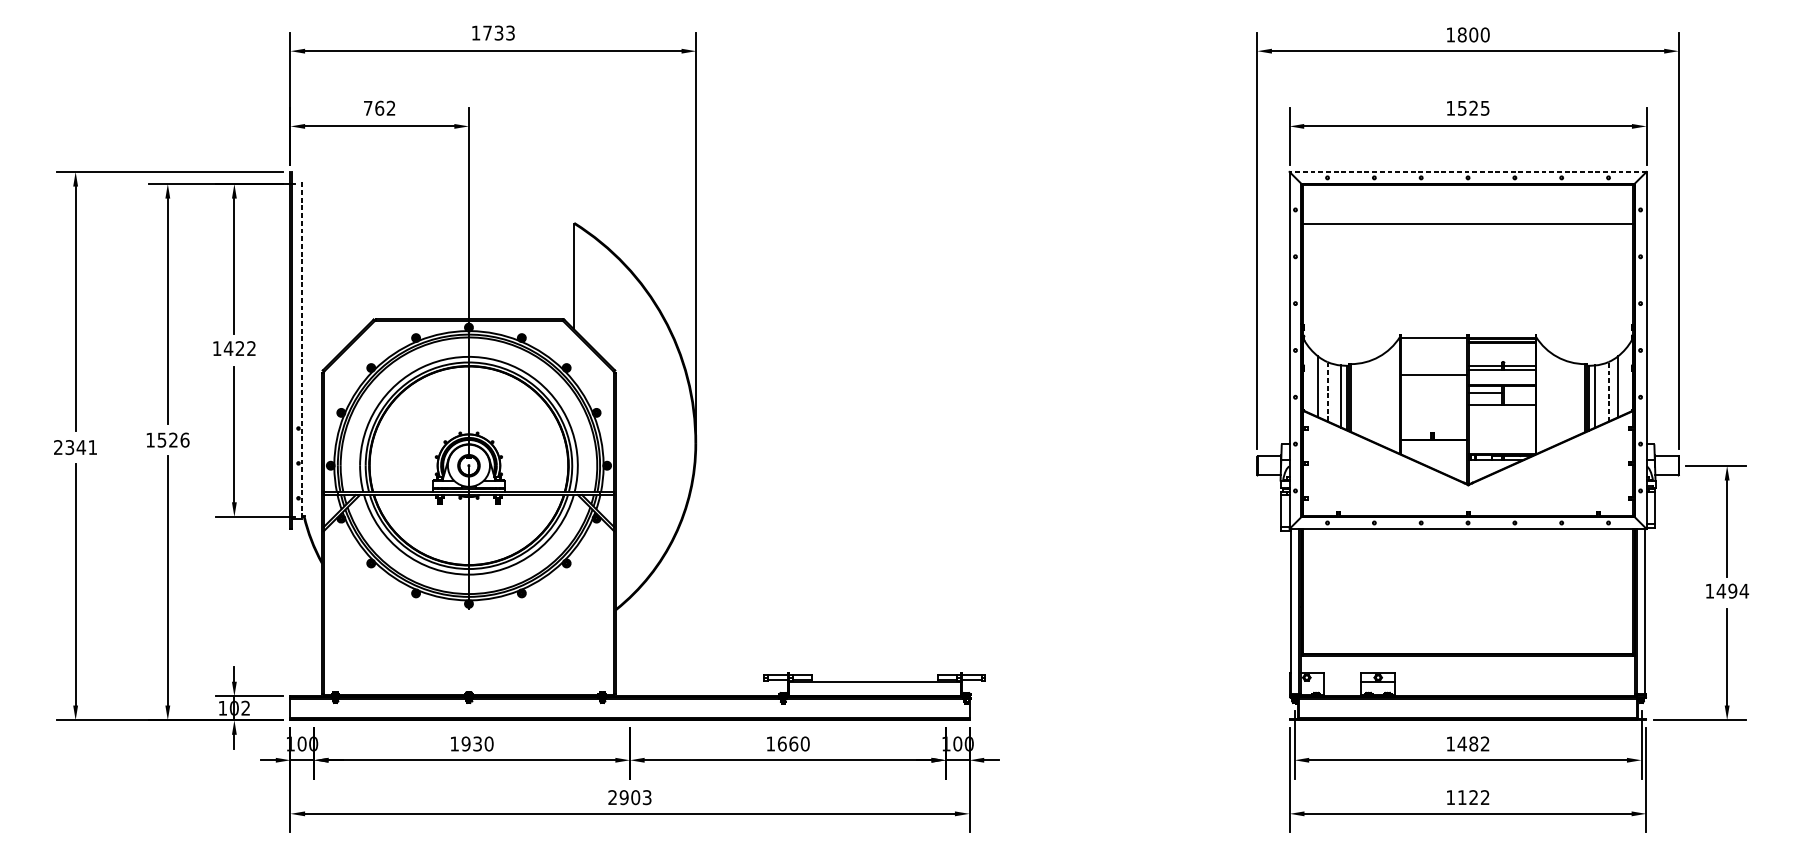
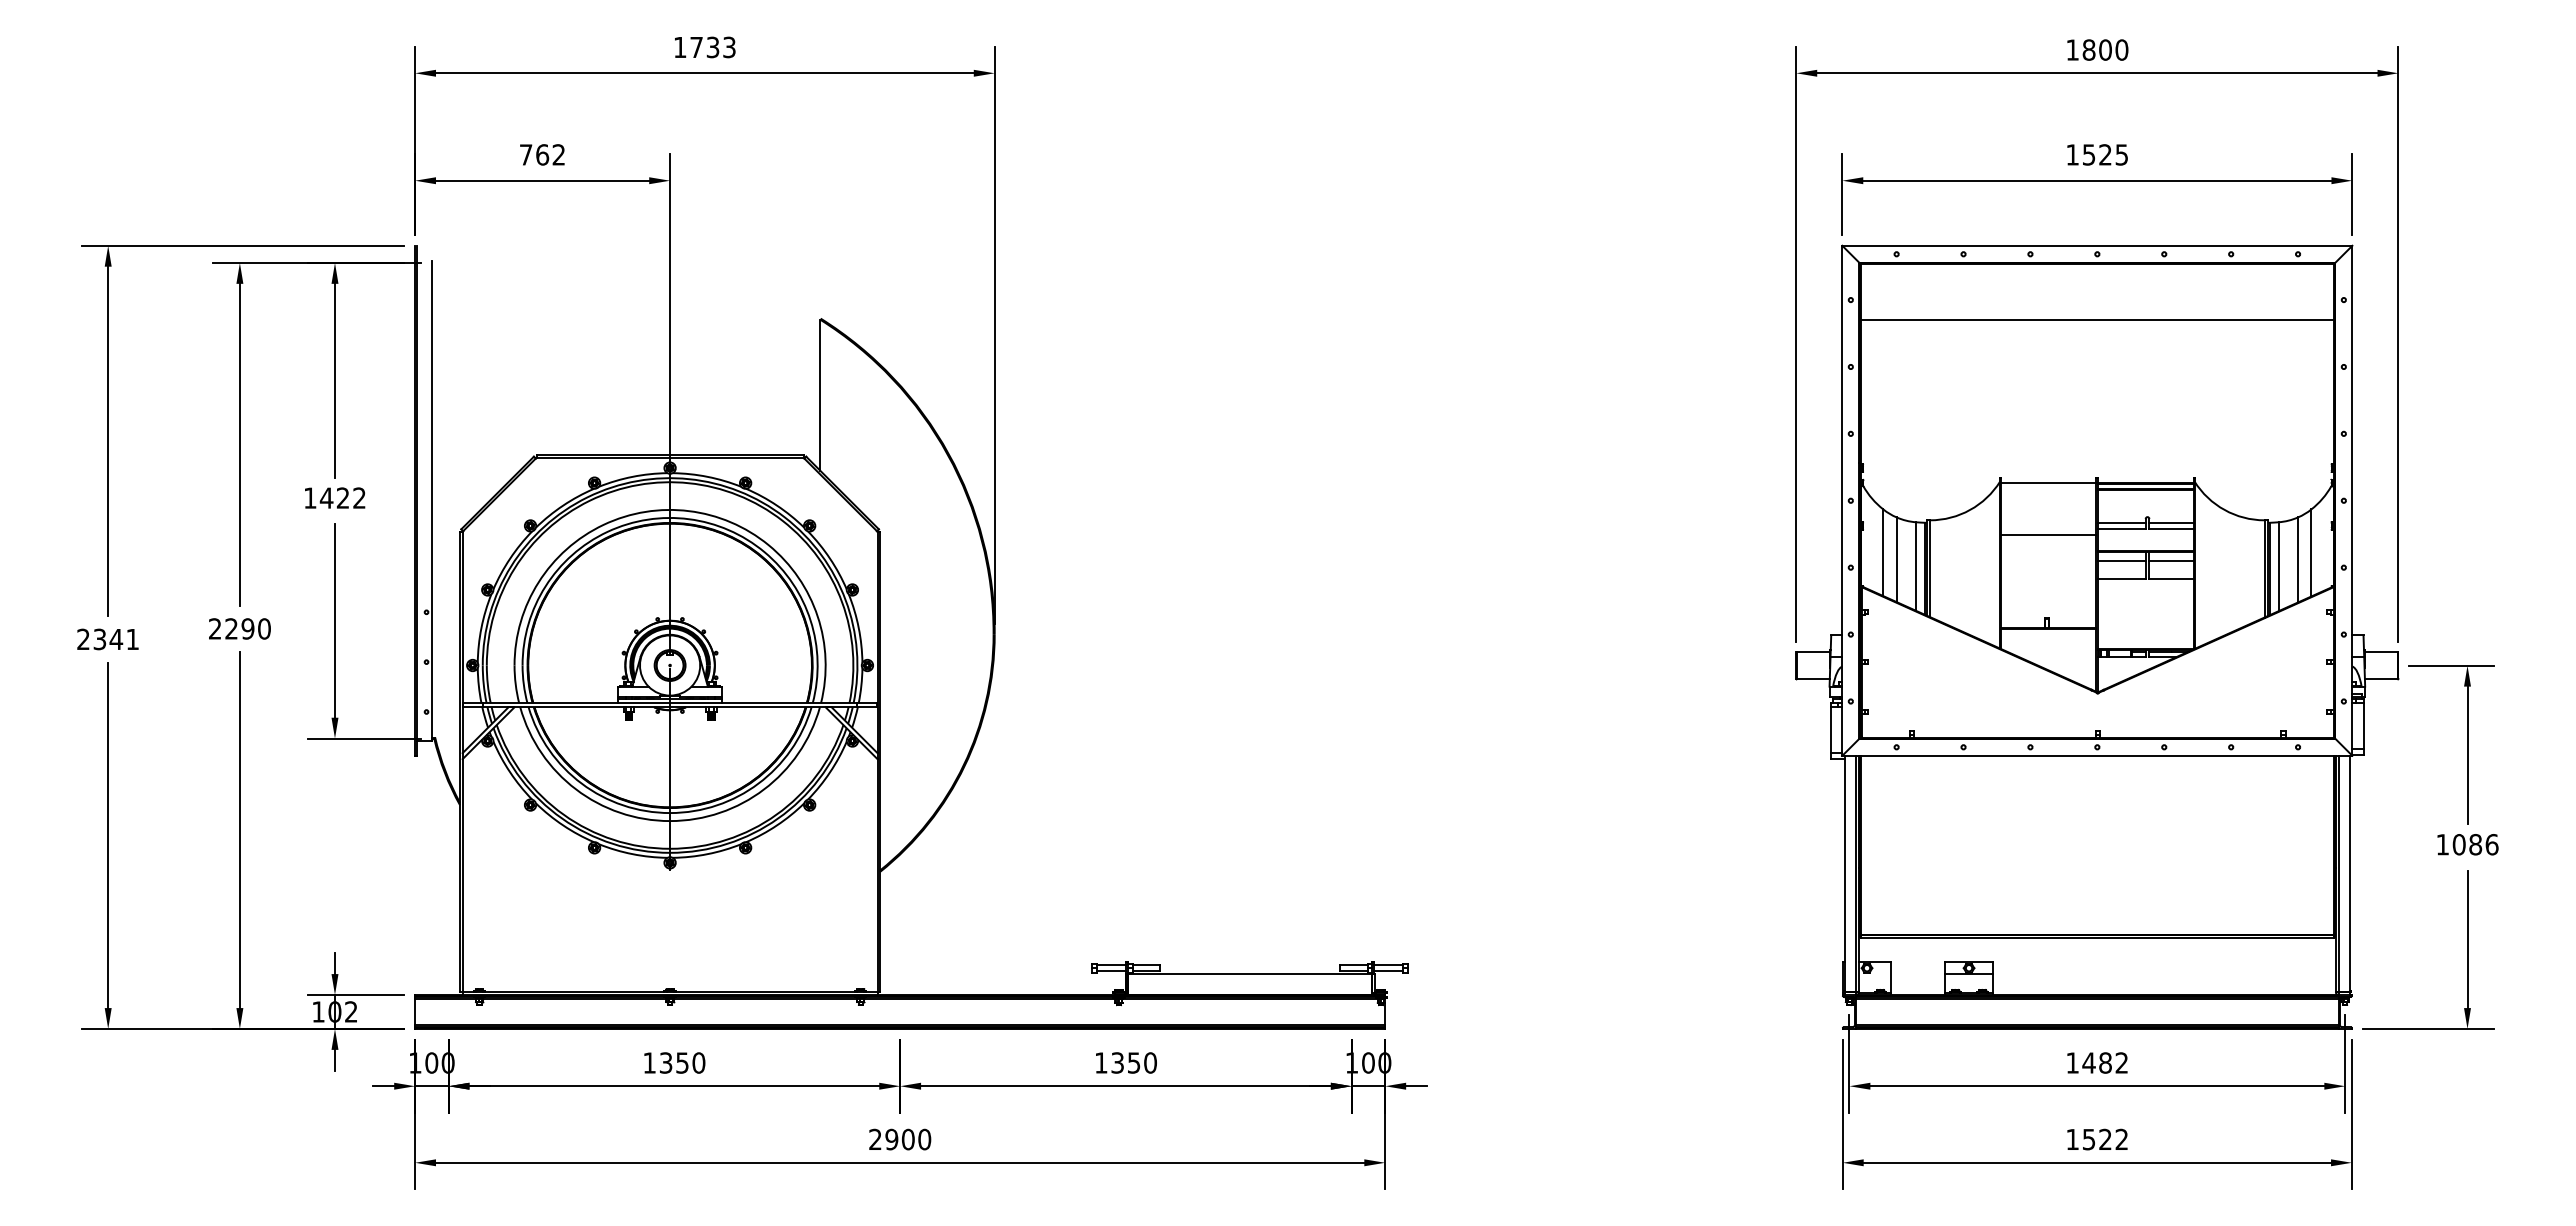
line: (1467, 171) -> (2096, 245), dashed -> solid
line: (302, 350) -> (432, 501), dashed -> solid
line: (1327, 391) -> (1896, 559), dashed -> solid
line: (1608, 391) -> (2298, 559), dashed -> solid
line: (1519, 392) -> (2171, 561), added
text: (167, 439) -> (239, 628), 1526 -> 2290
text: (1732, 591) -> (2475, 844), 1494 -> 1086
text: (471, 743) -> (673, 1062), 1930 -> 1350
text: (787, 743) -> (1125, 1062), 1660 -> 1350
text: (647, 797) -> (924, 1139), 2903 -> 2900
text: (1462, 797) -> (2089, 1139), 1122 -> 1522

